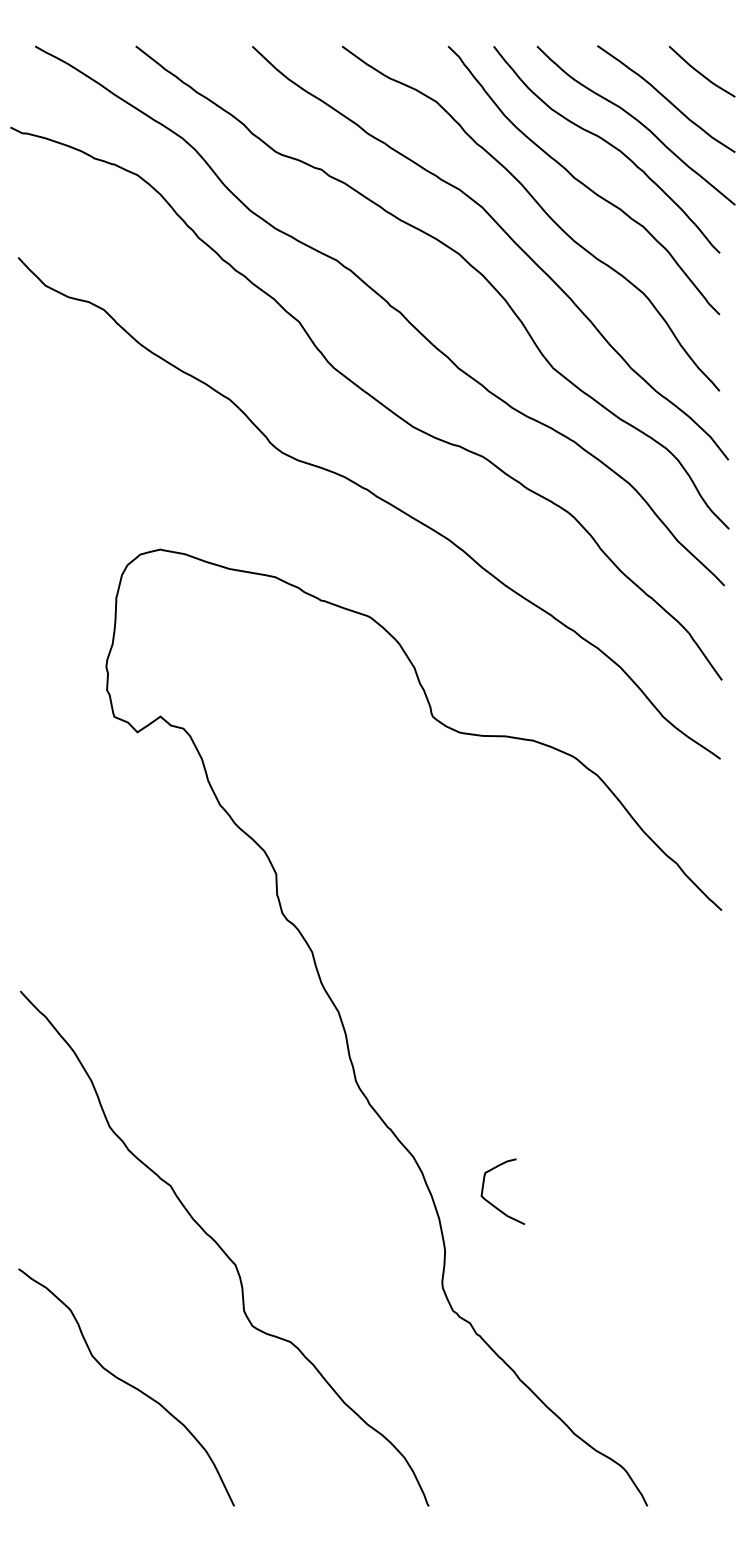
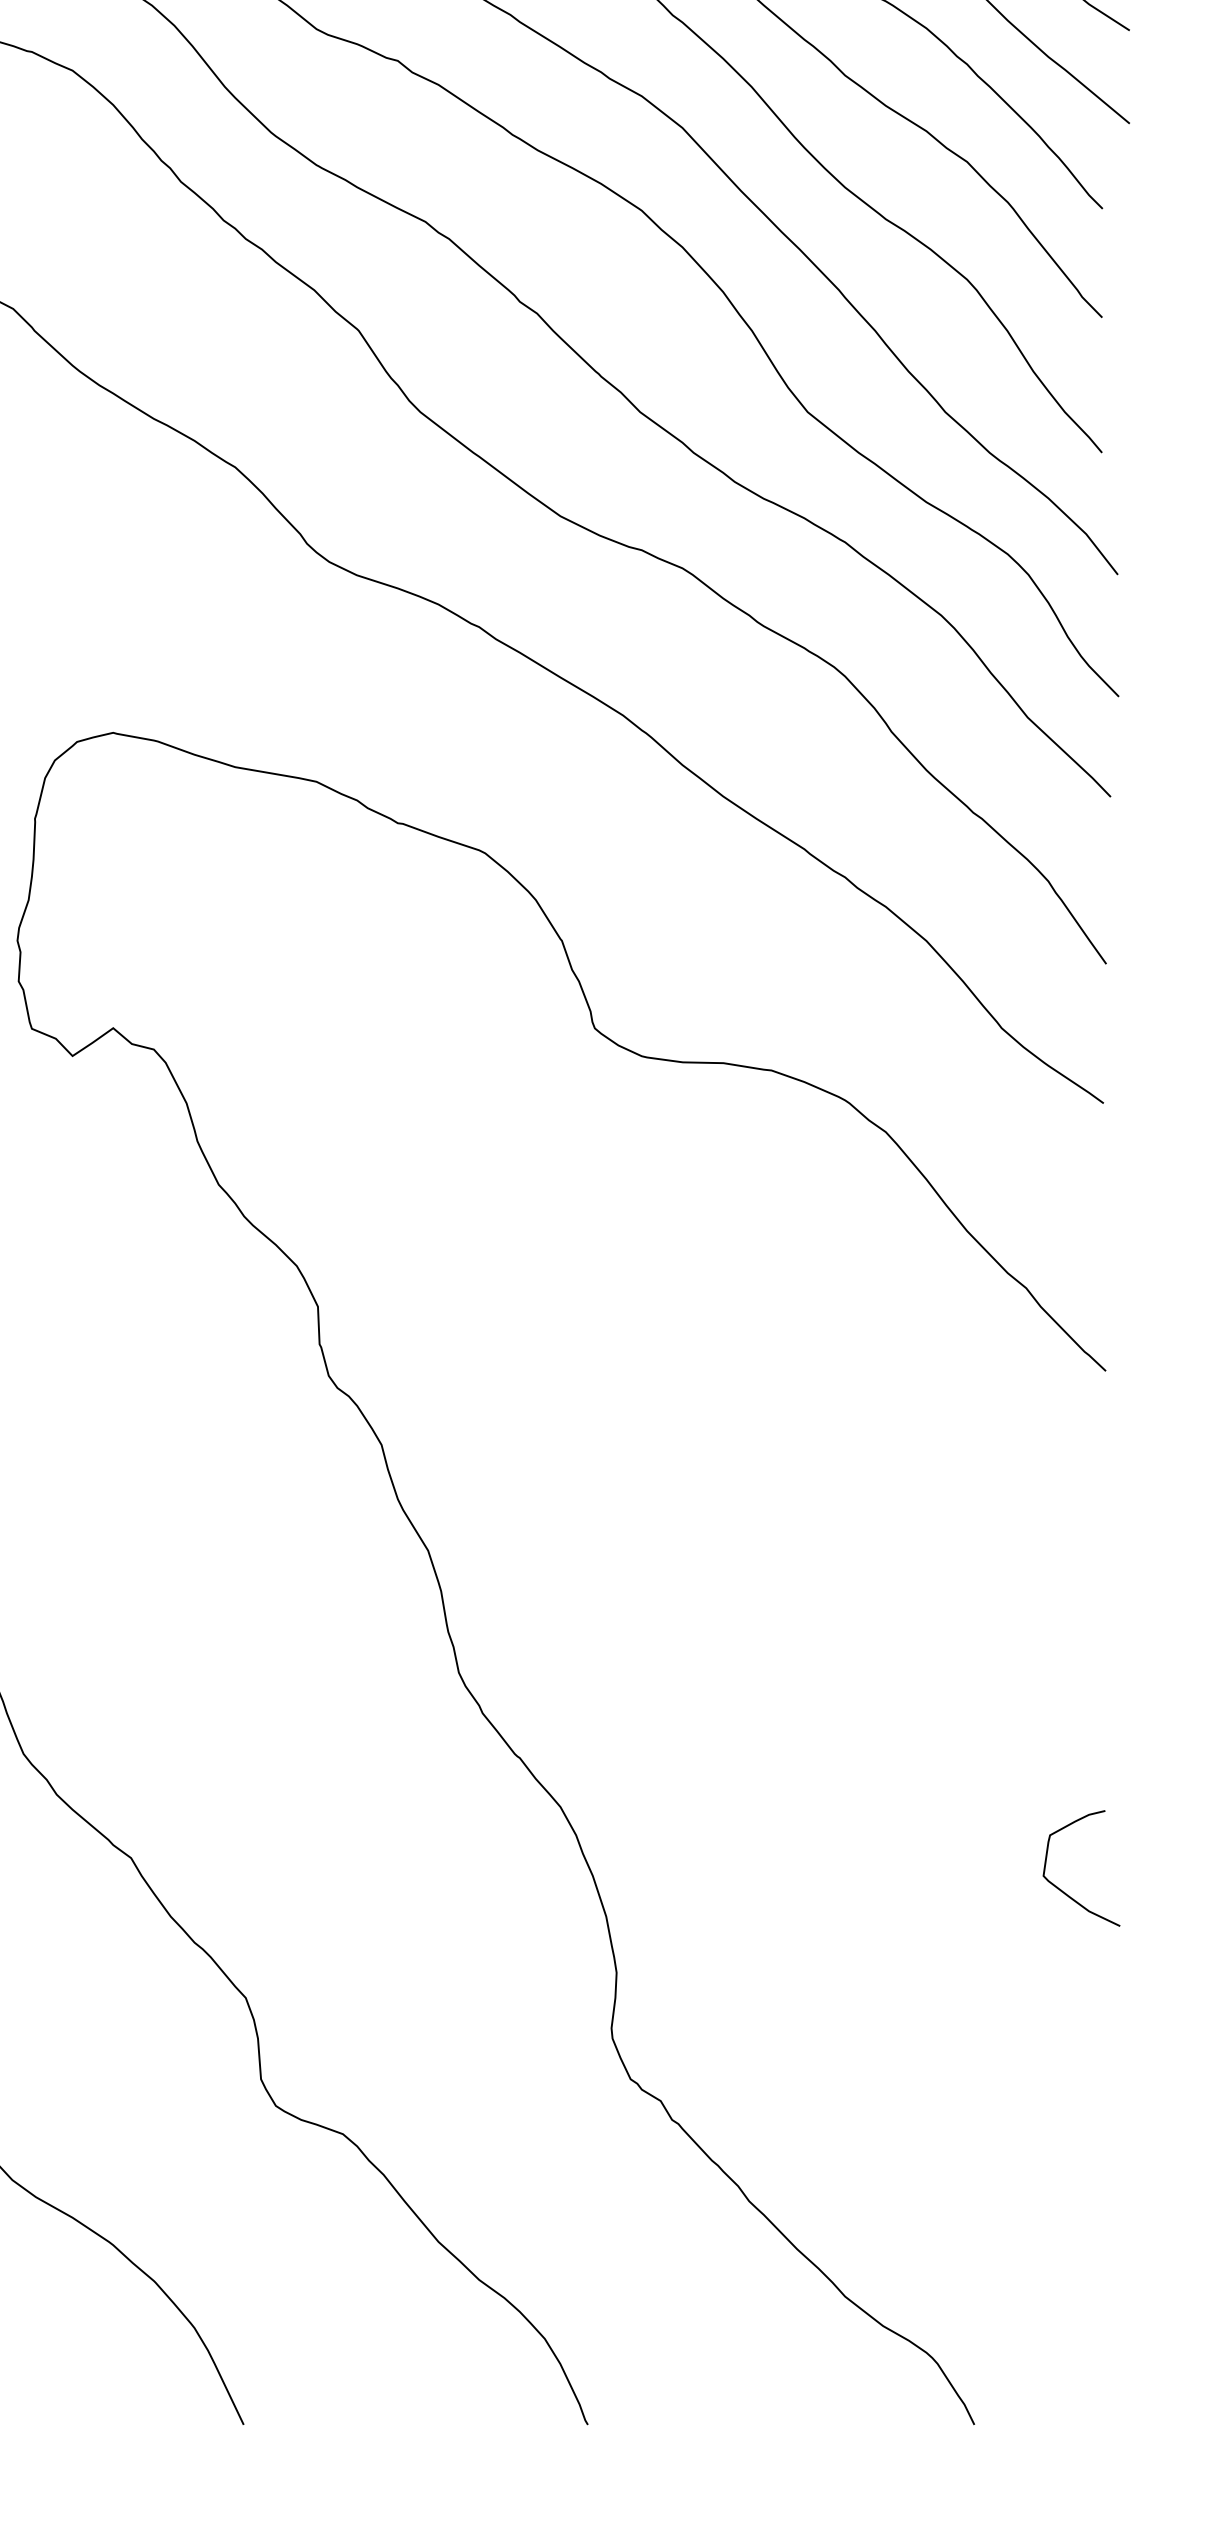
curve: (492, 1203) -> (1062, 1889), moved

